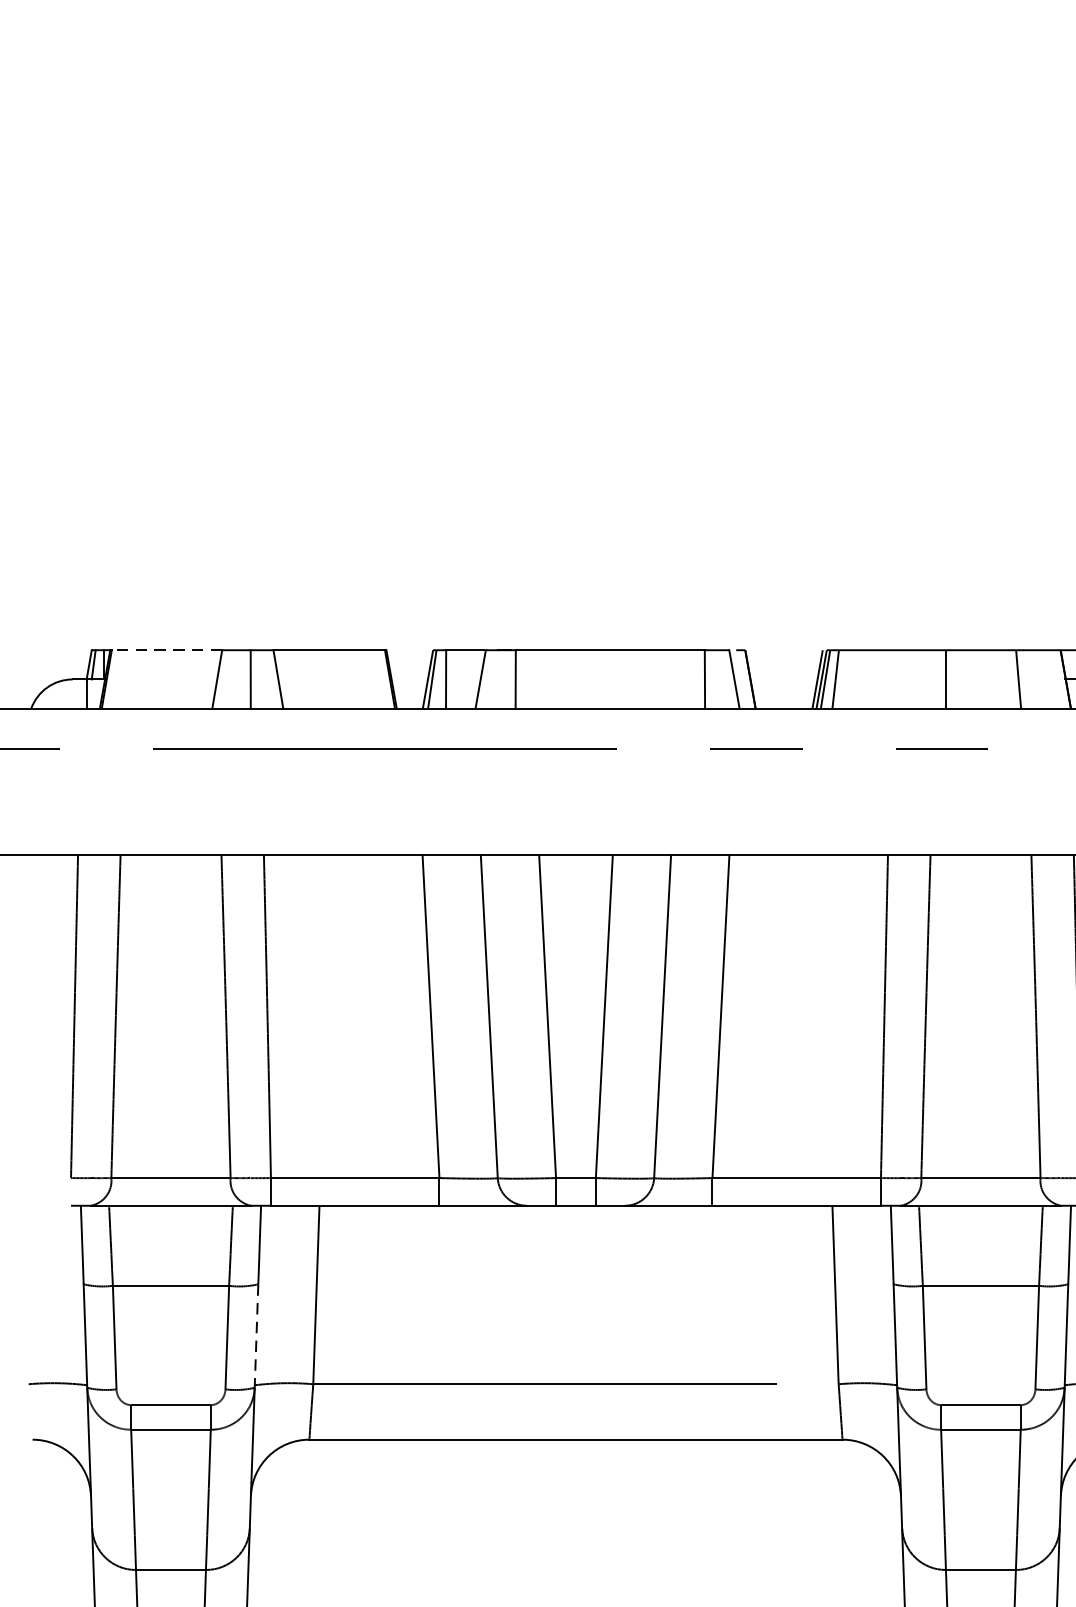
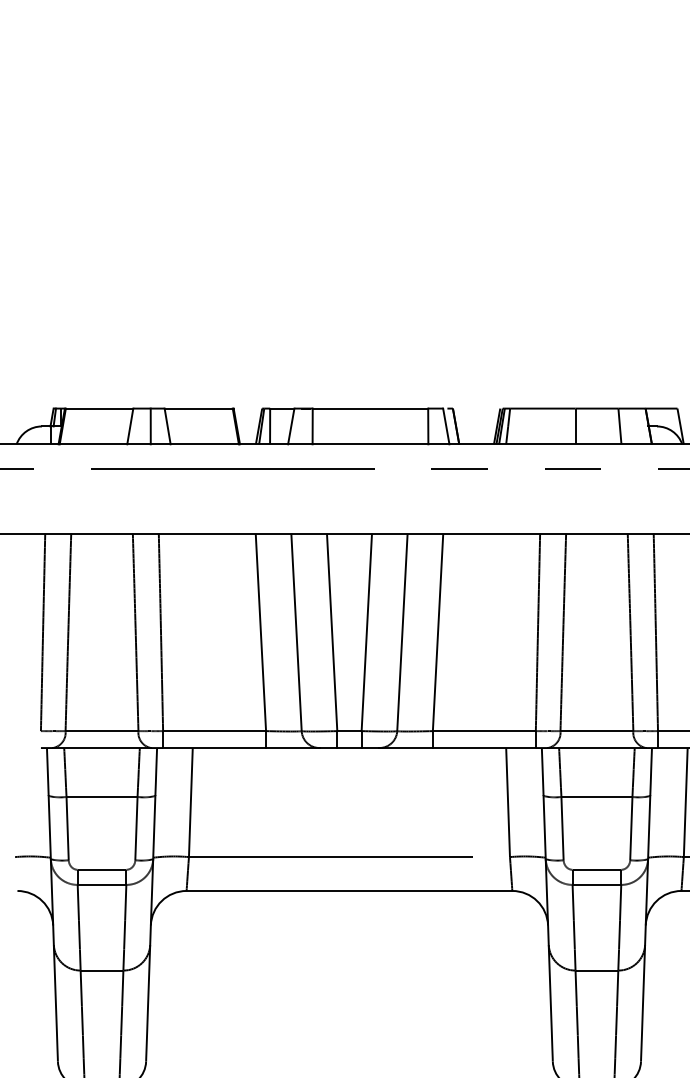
line: (166, 650) -> (99, 408), dashed -> solid
line: (256, 1335) -> (154, 827), dashed -> solid

